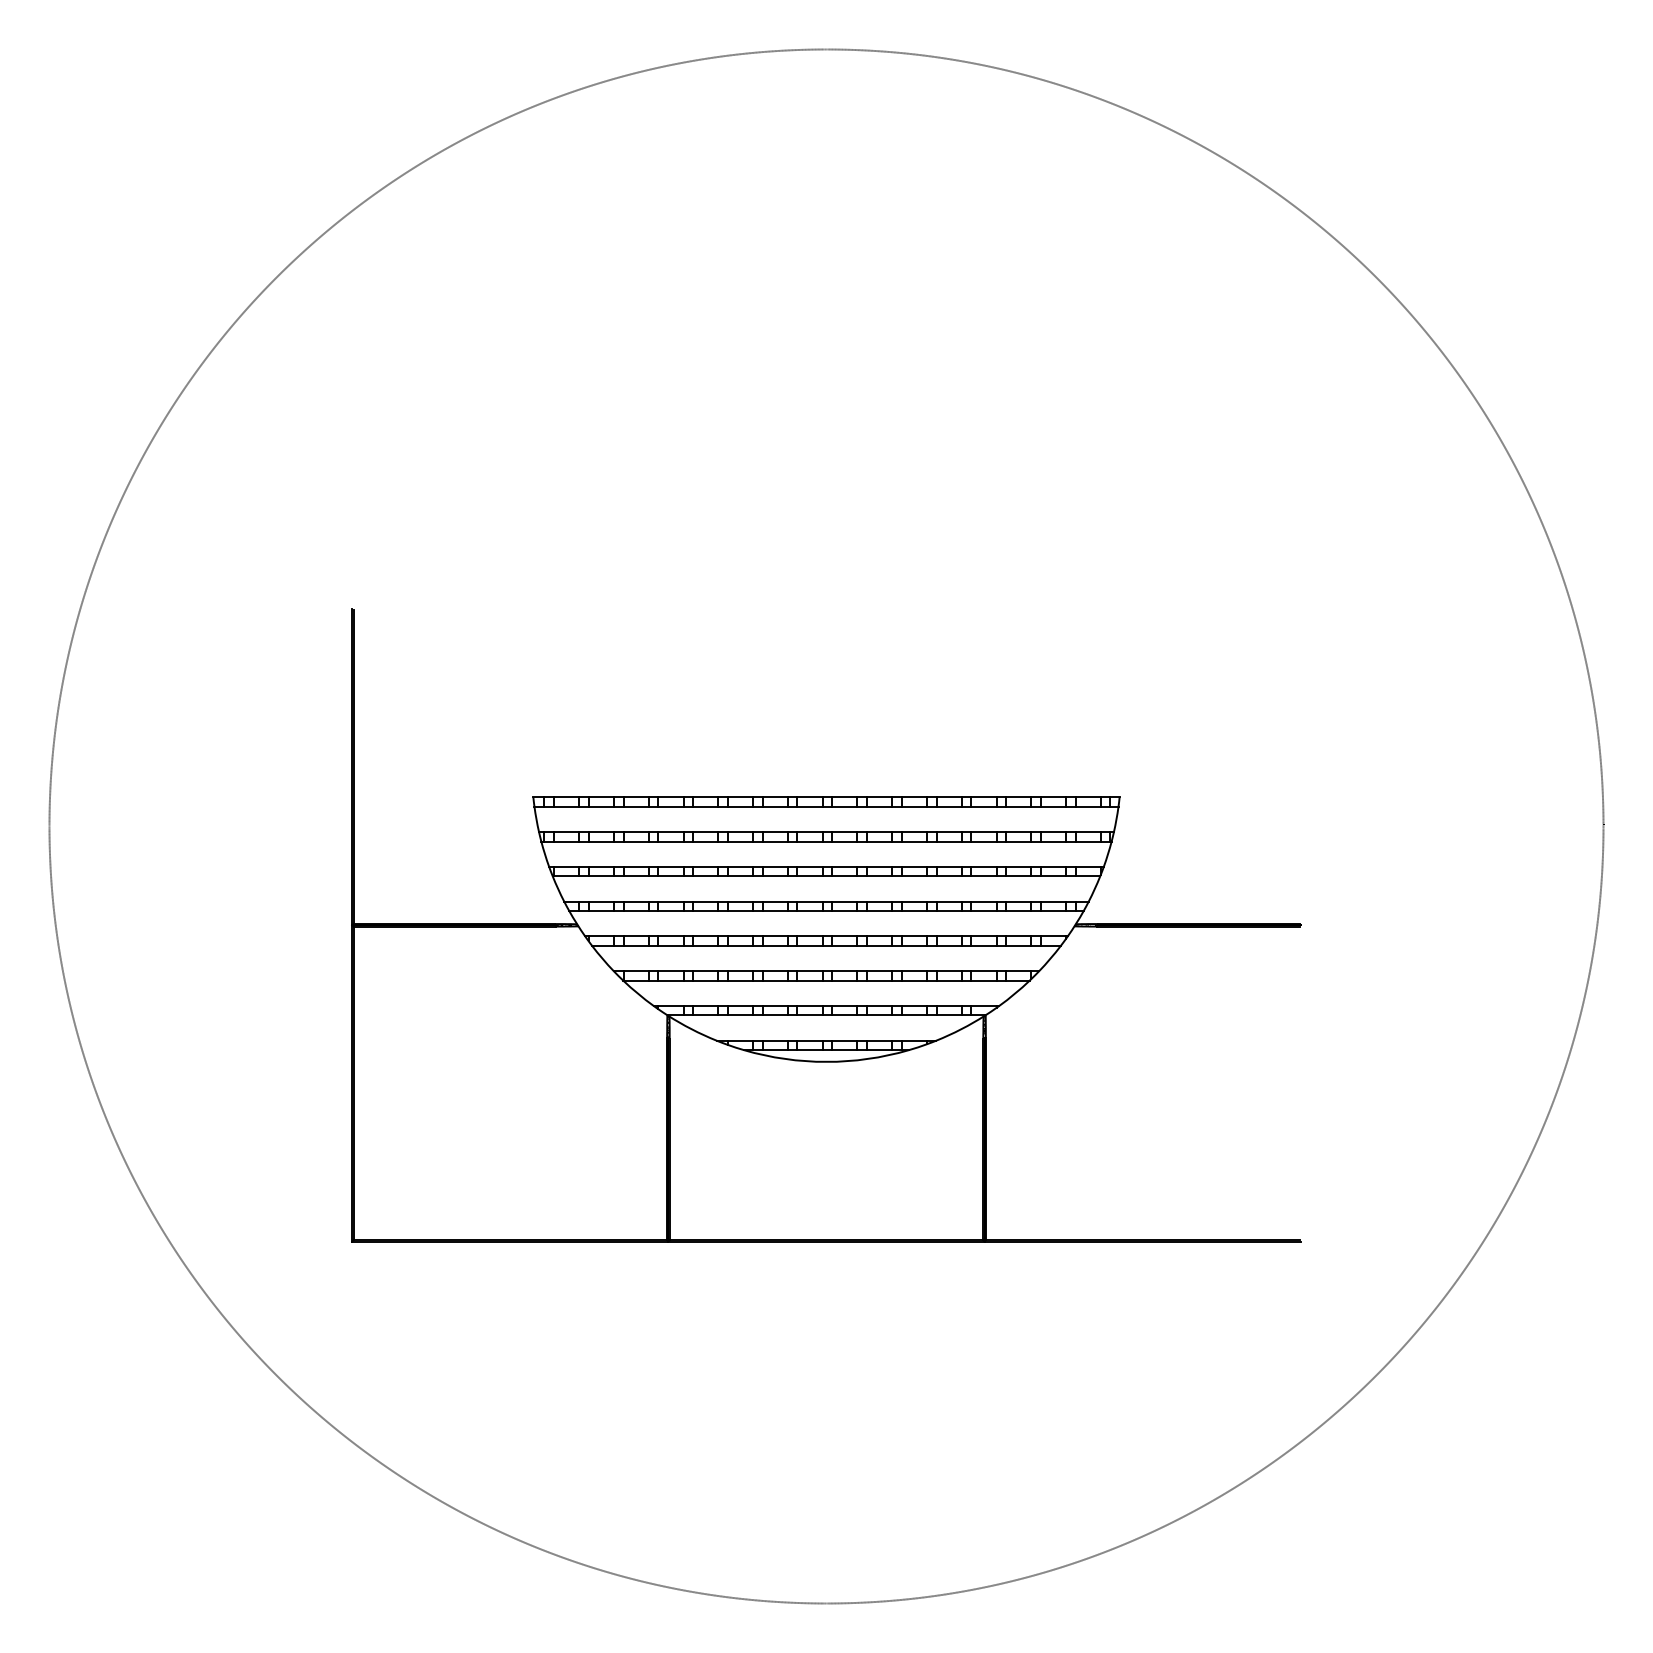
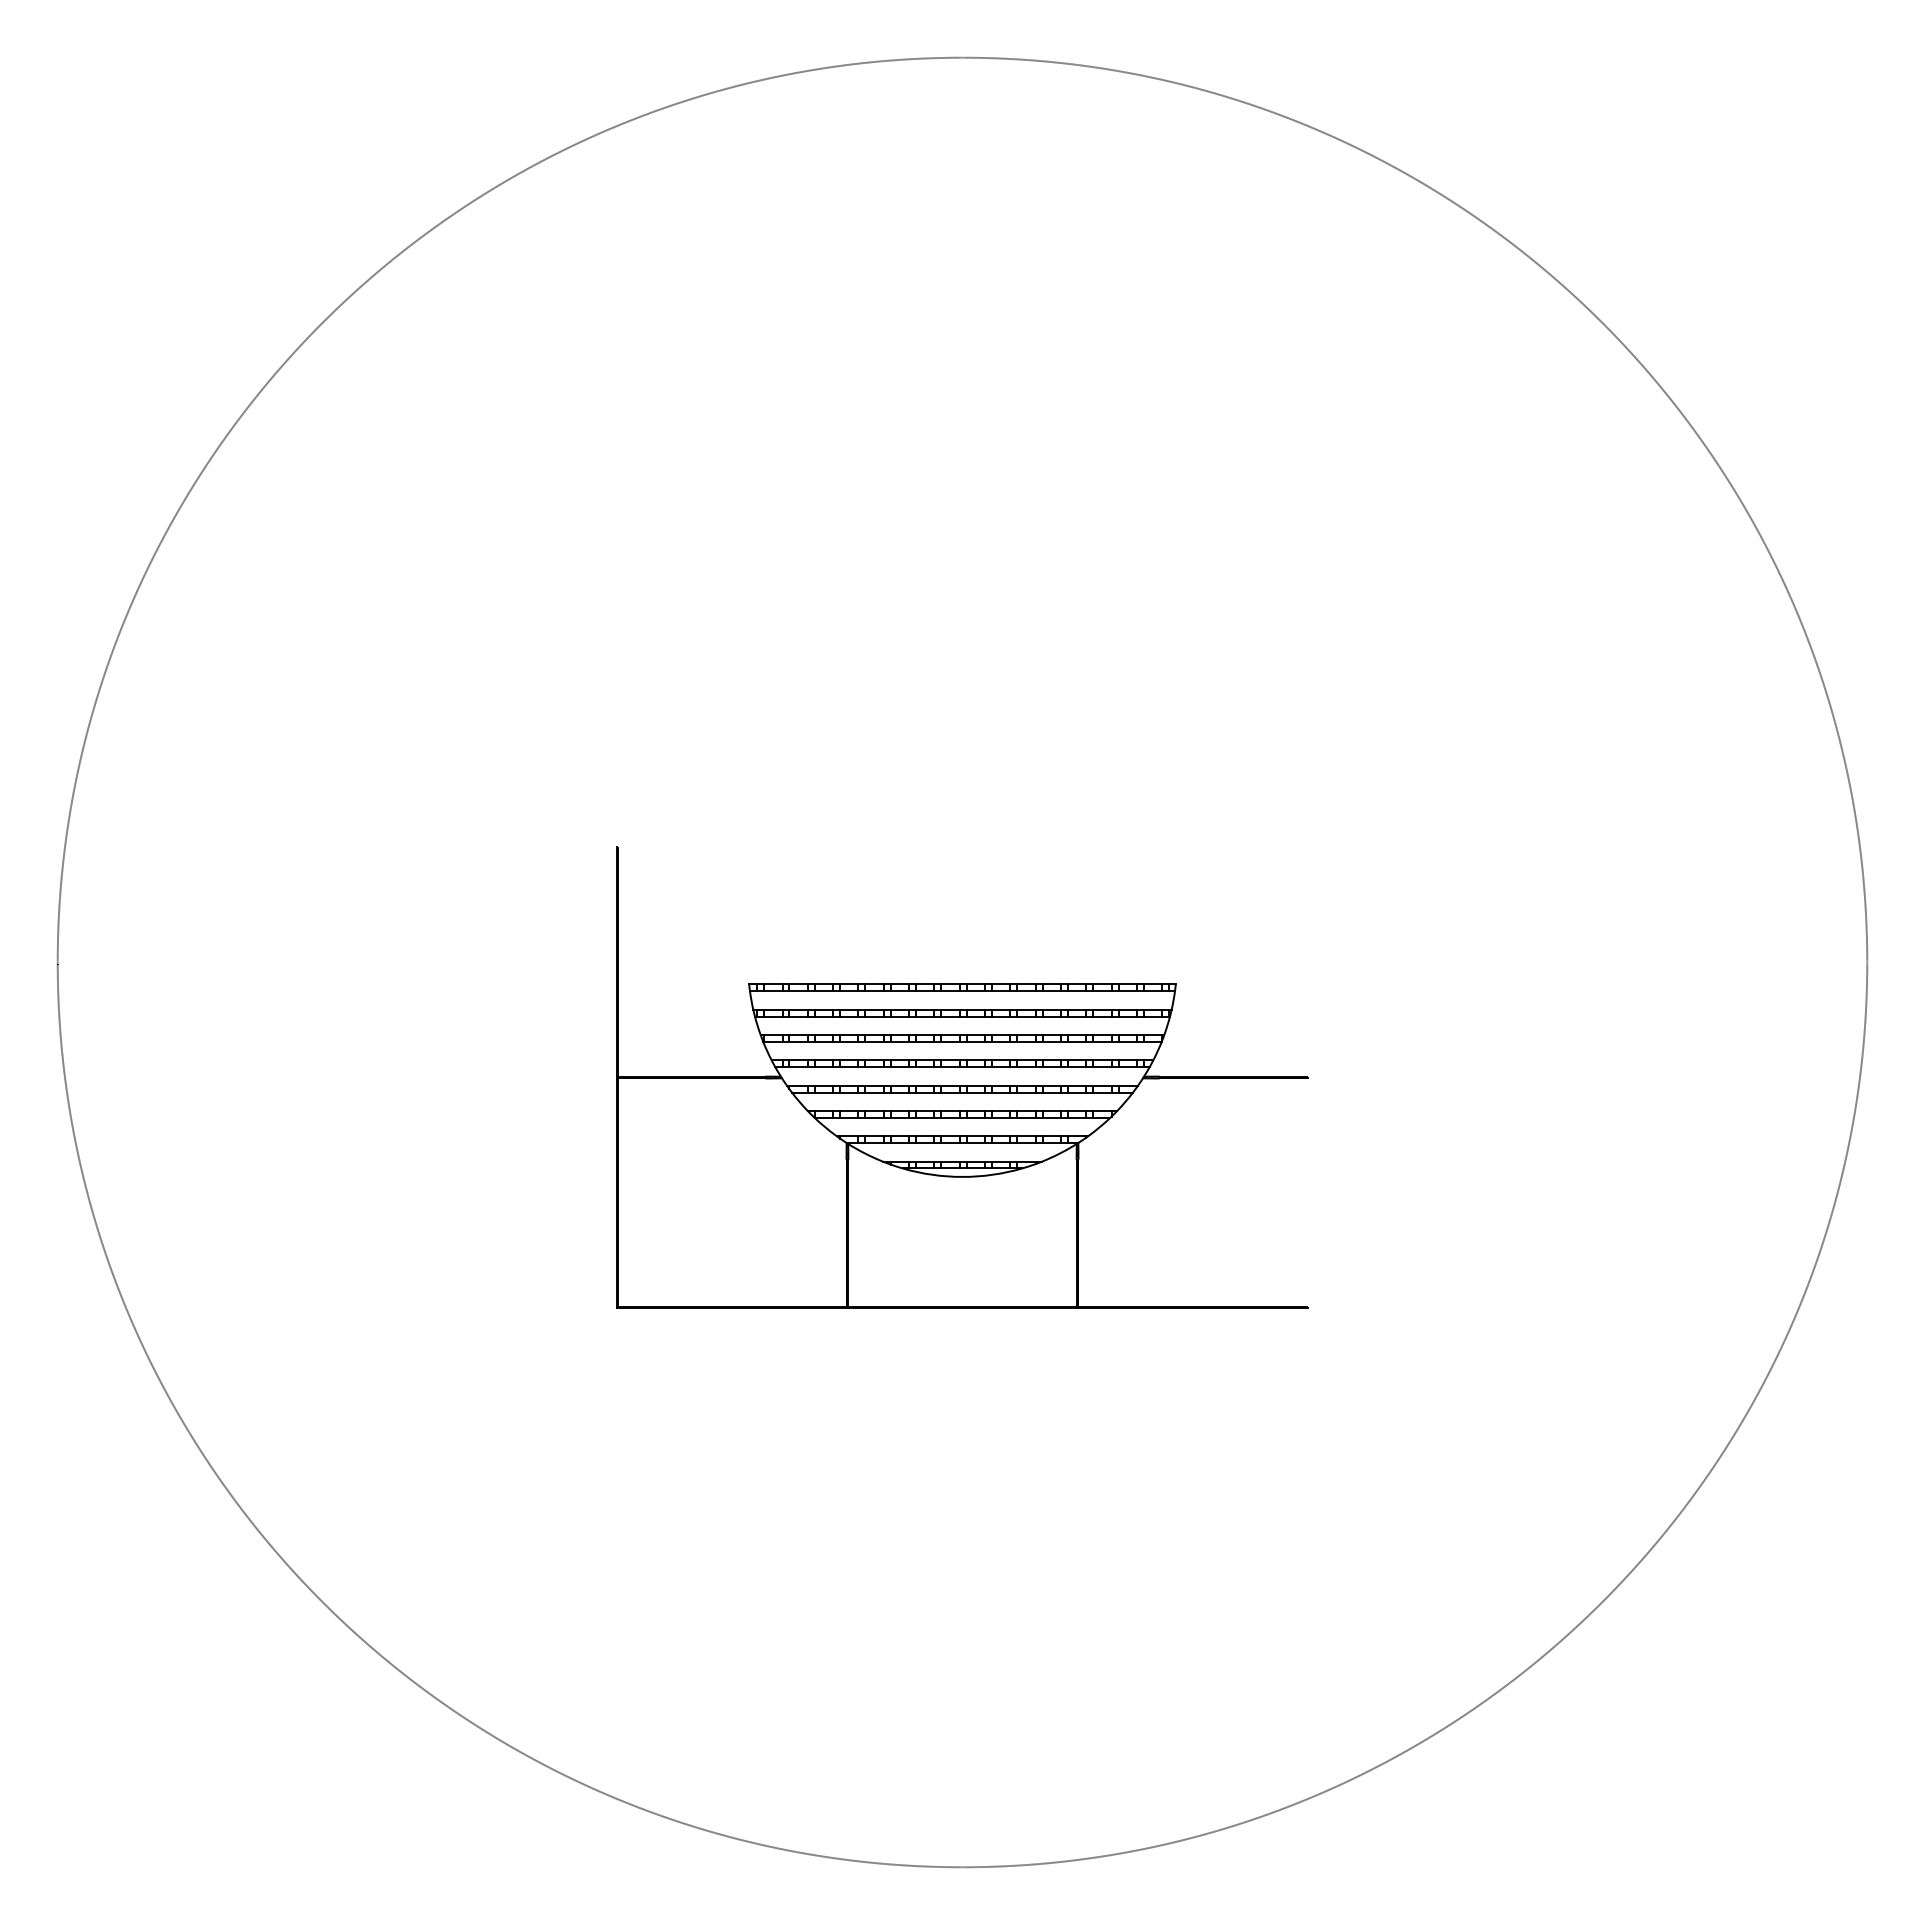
part: (826, 925) -> (962, 1077), size x0.62

